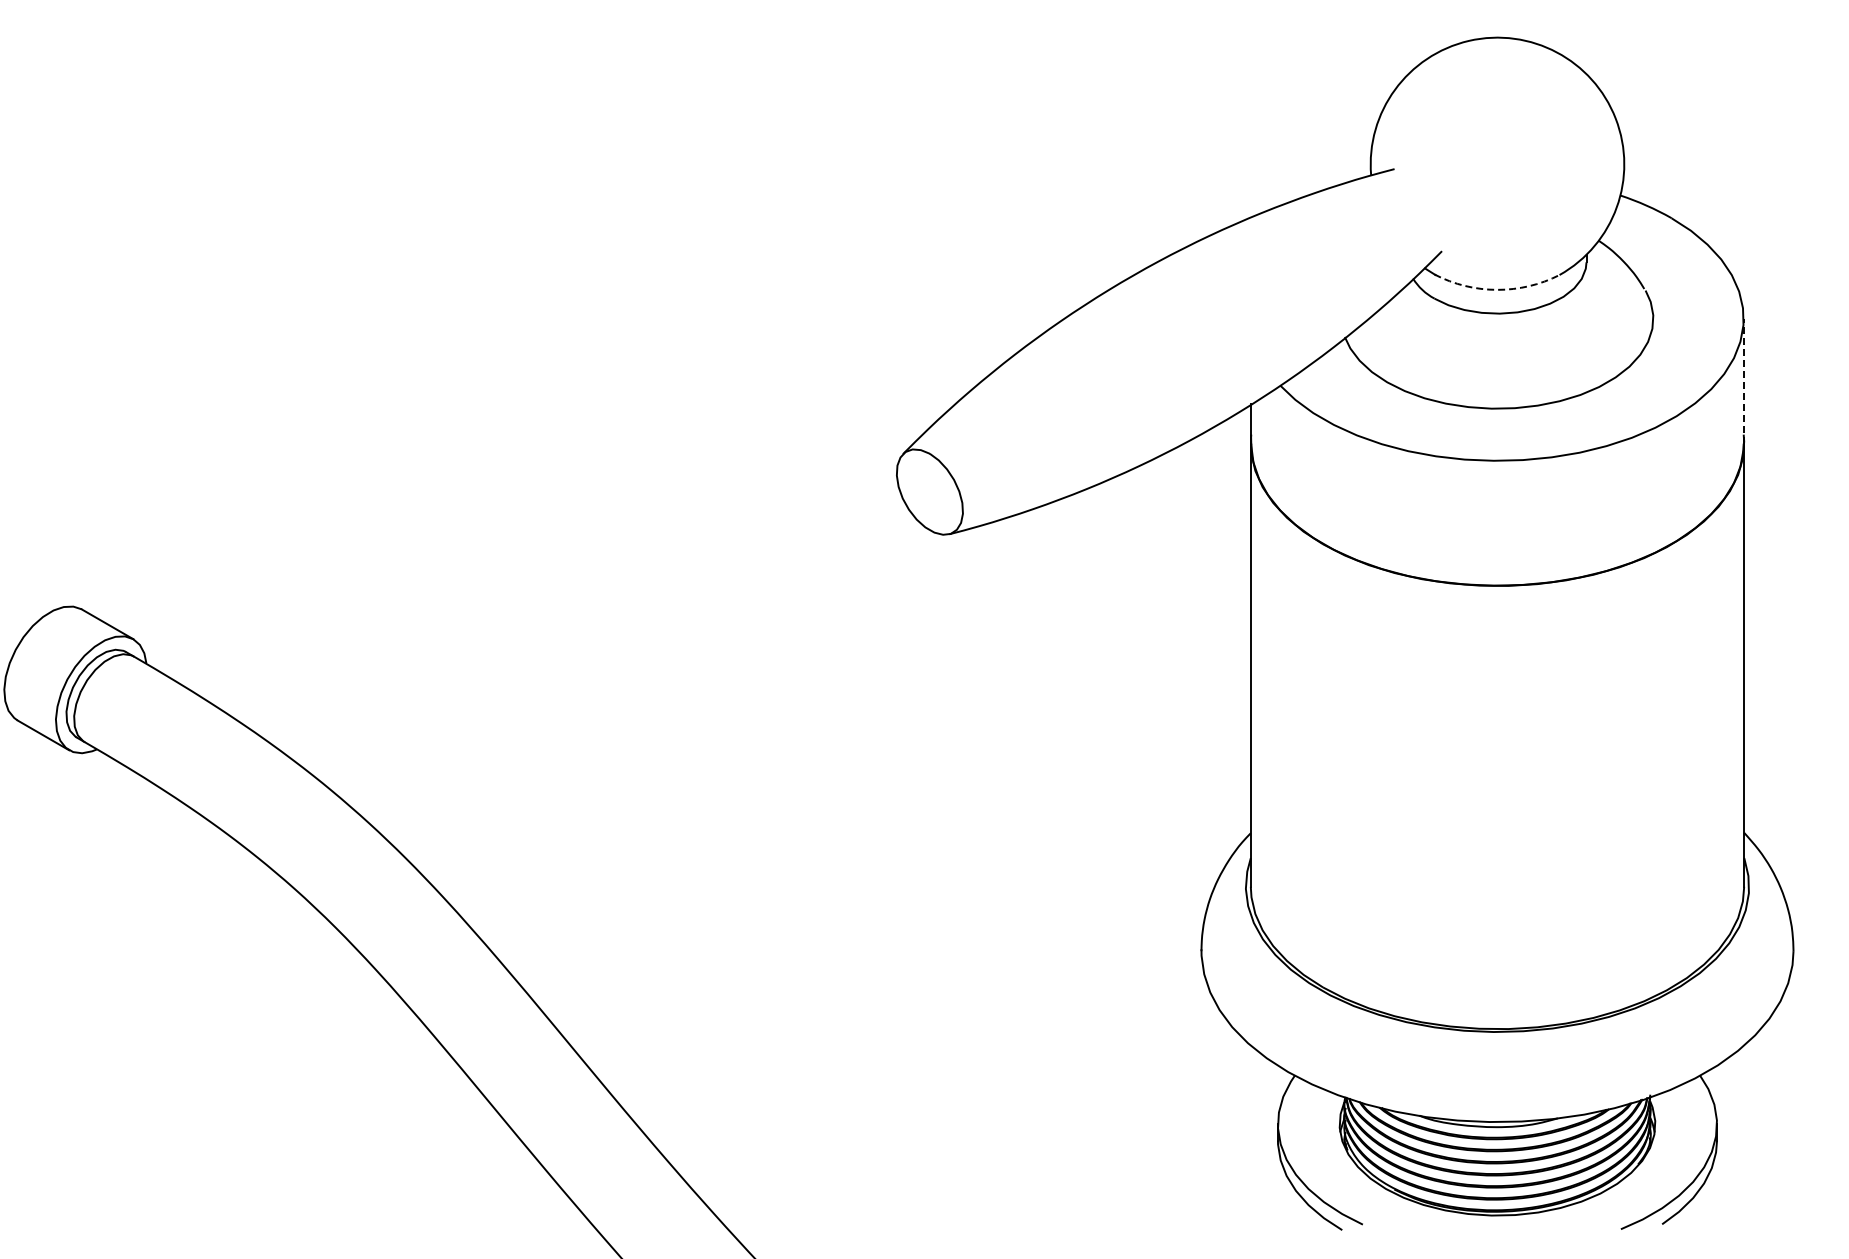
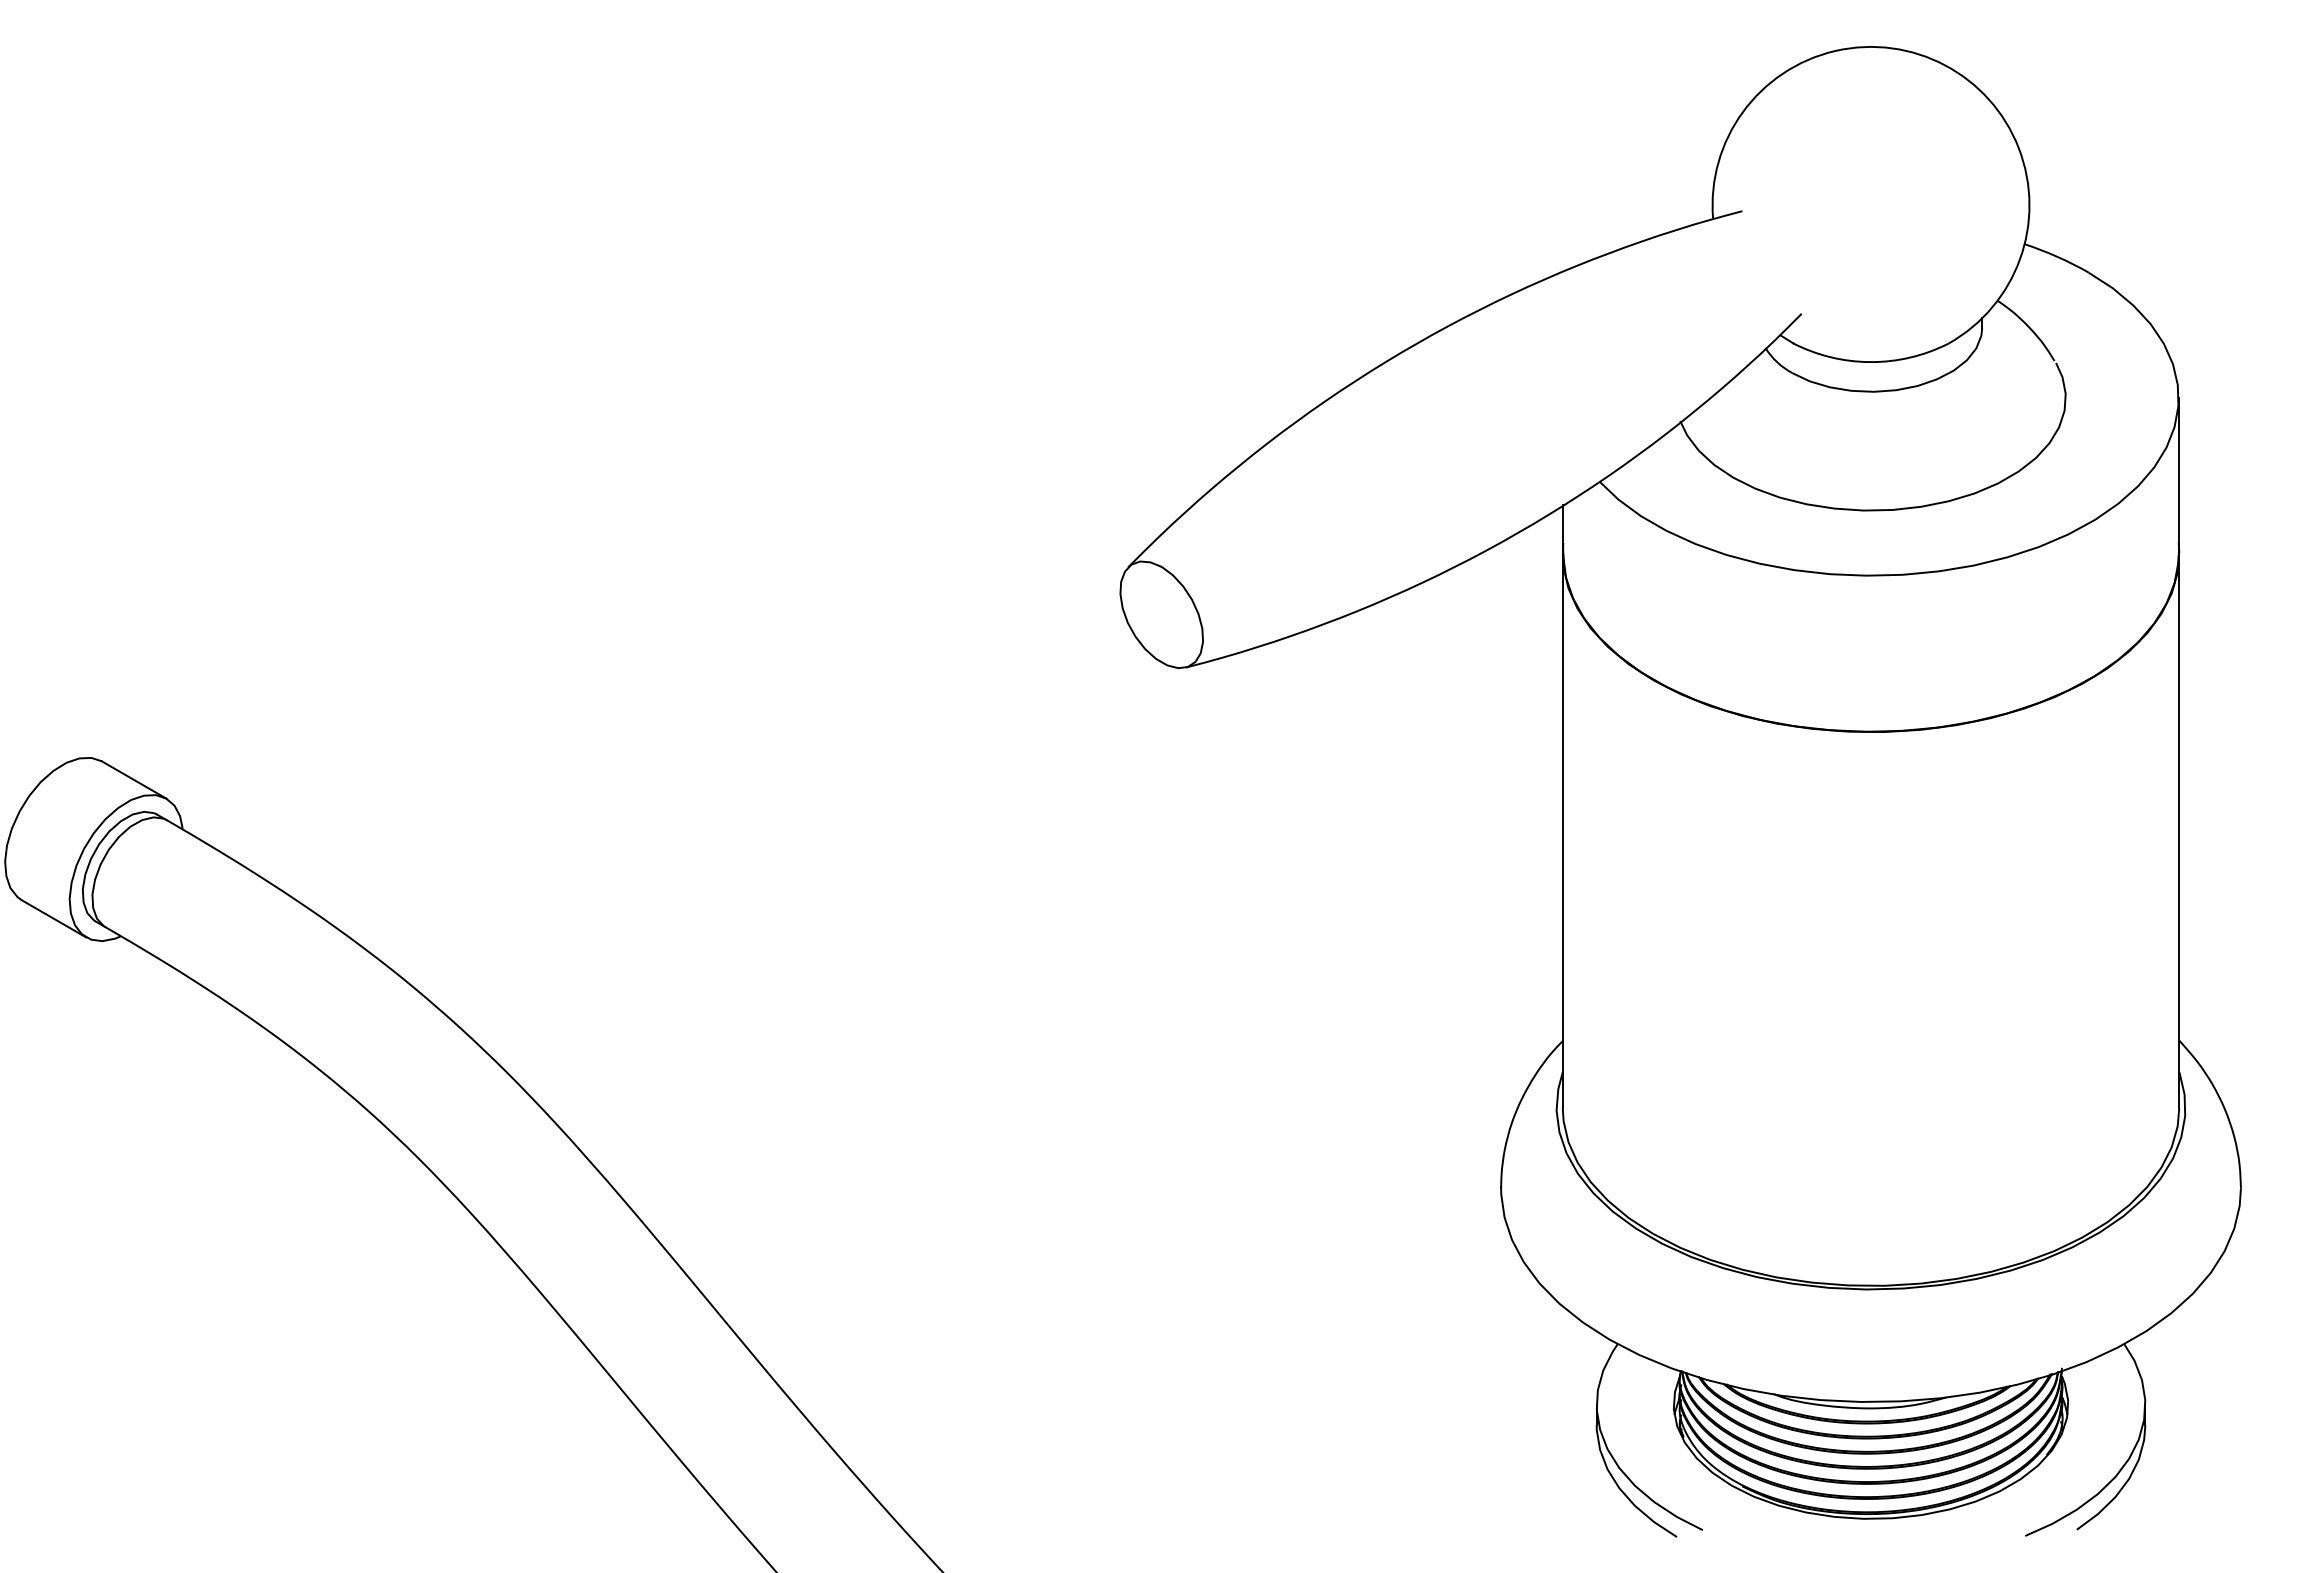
arc: (1497, 289) -> (1871, 361), dashed -> solid
line: (1743, 380) -> (2178, 475), dashed -> solid

